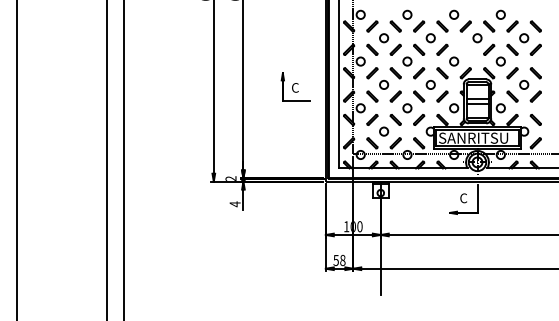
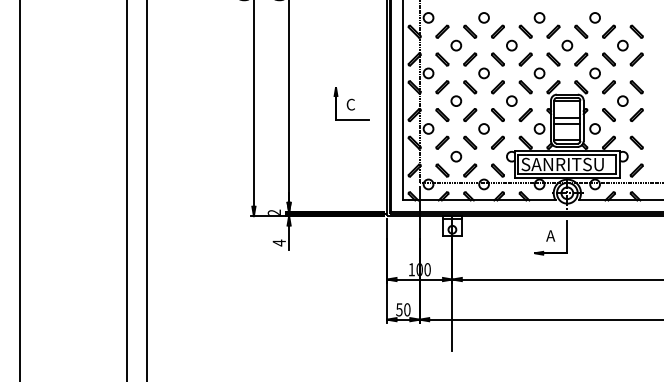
part: (465, 49) -> (553, 59), added
text: (463, 198) -> (550, 236), C -> A
text: (342, 260) -> (406, 309), 58 -> 50

